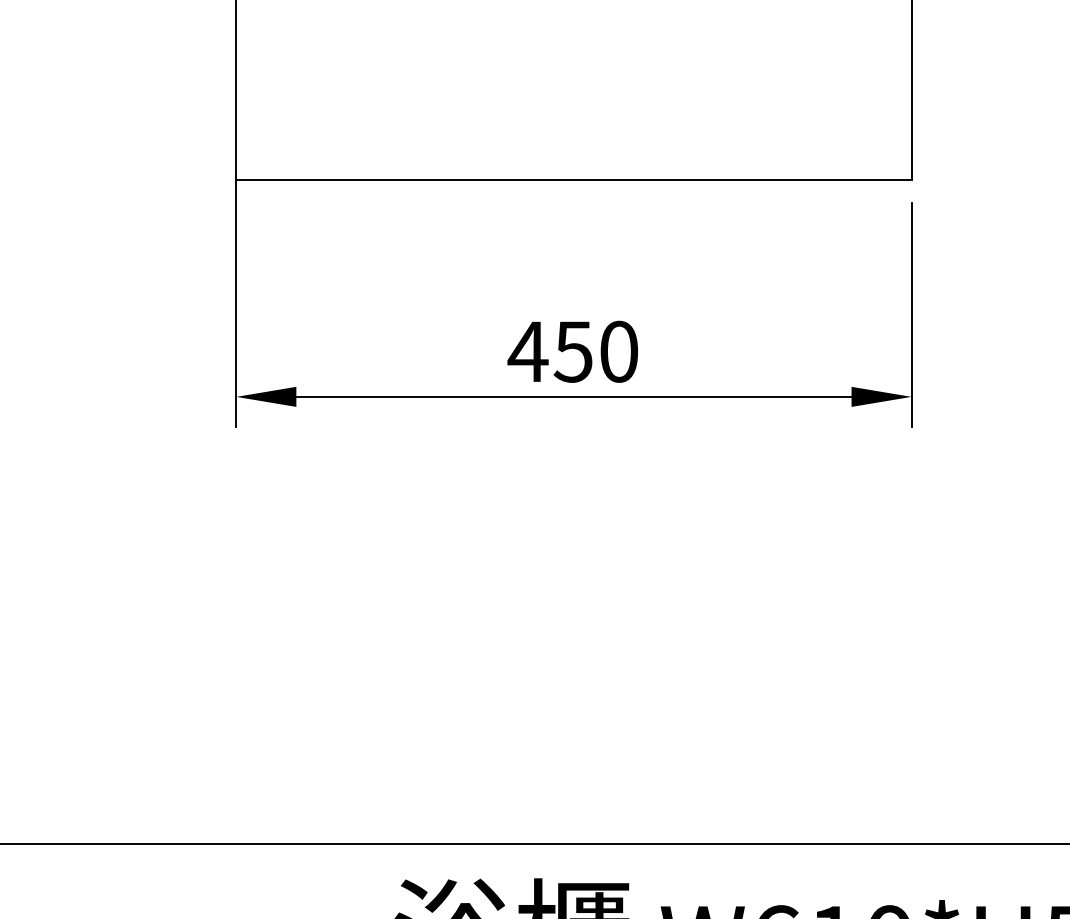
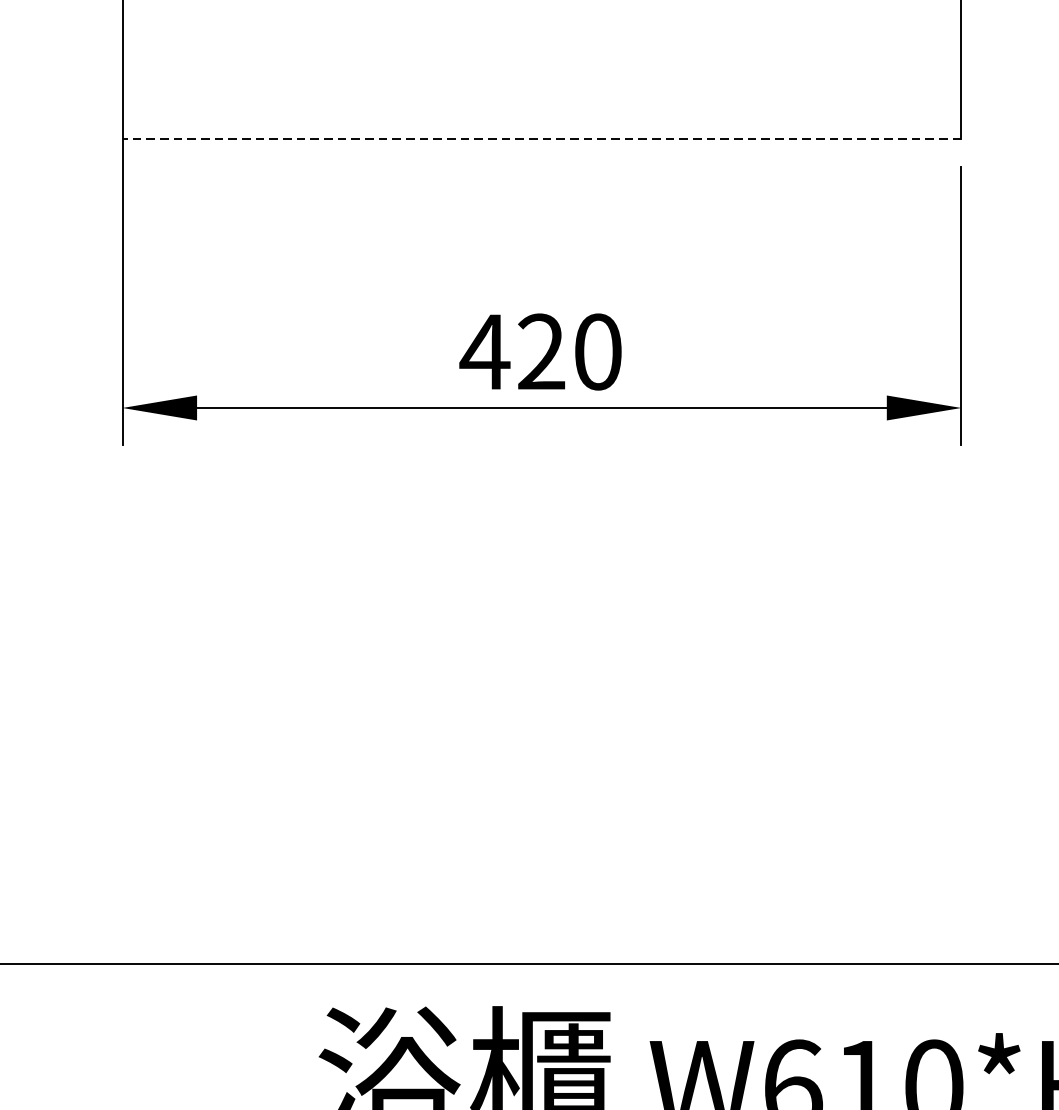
line: (573, 180) -> (541, 139), solid -> dashed
text: (572, 351) -> (540, 351), 450 -> 420

